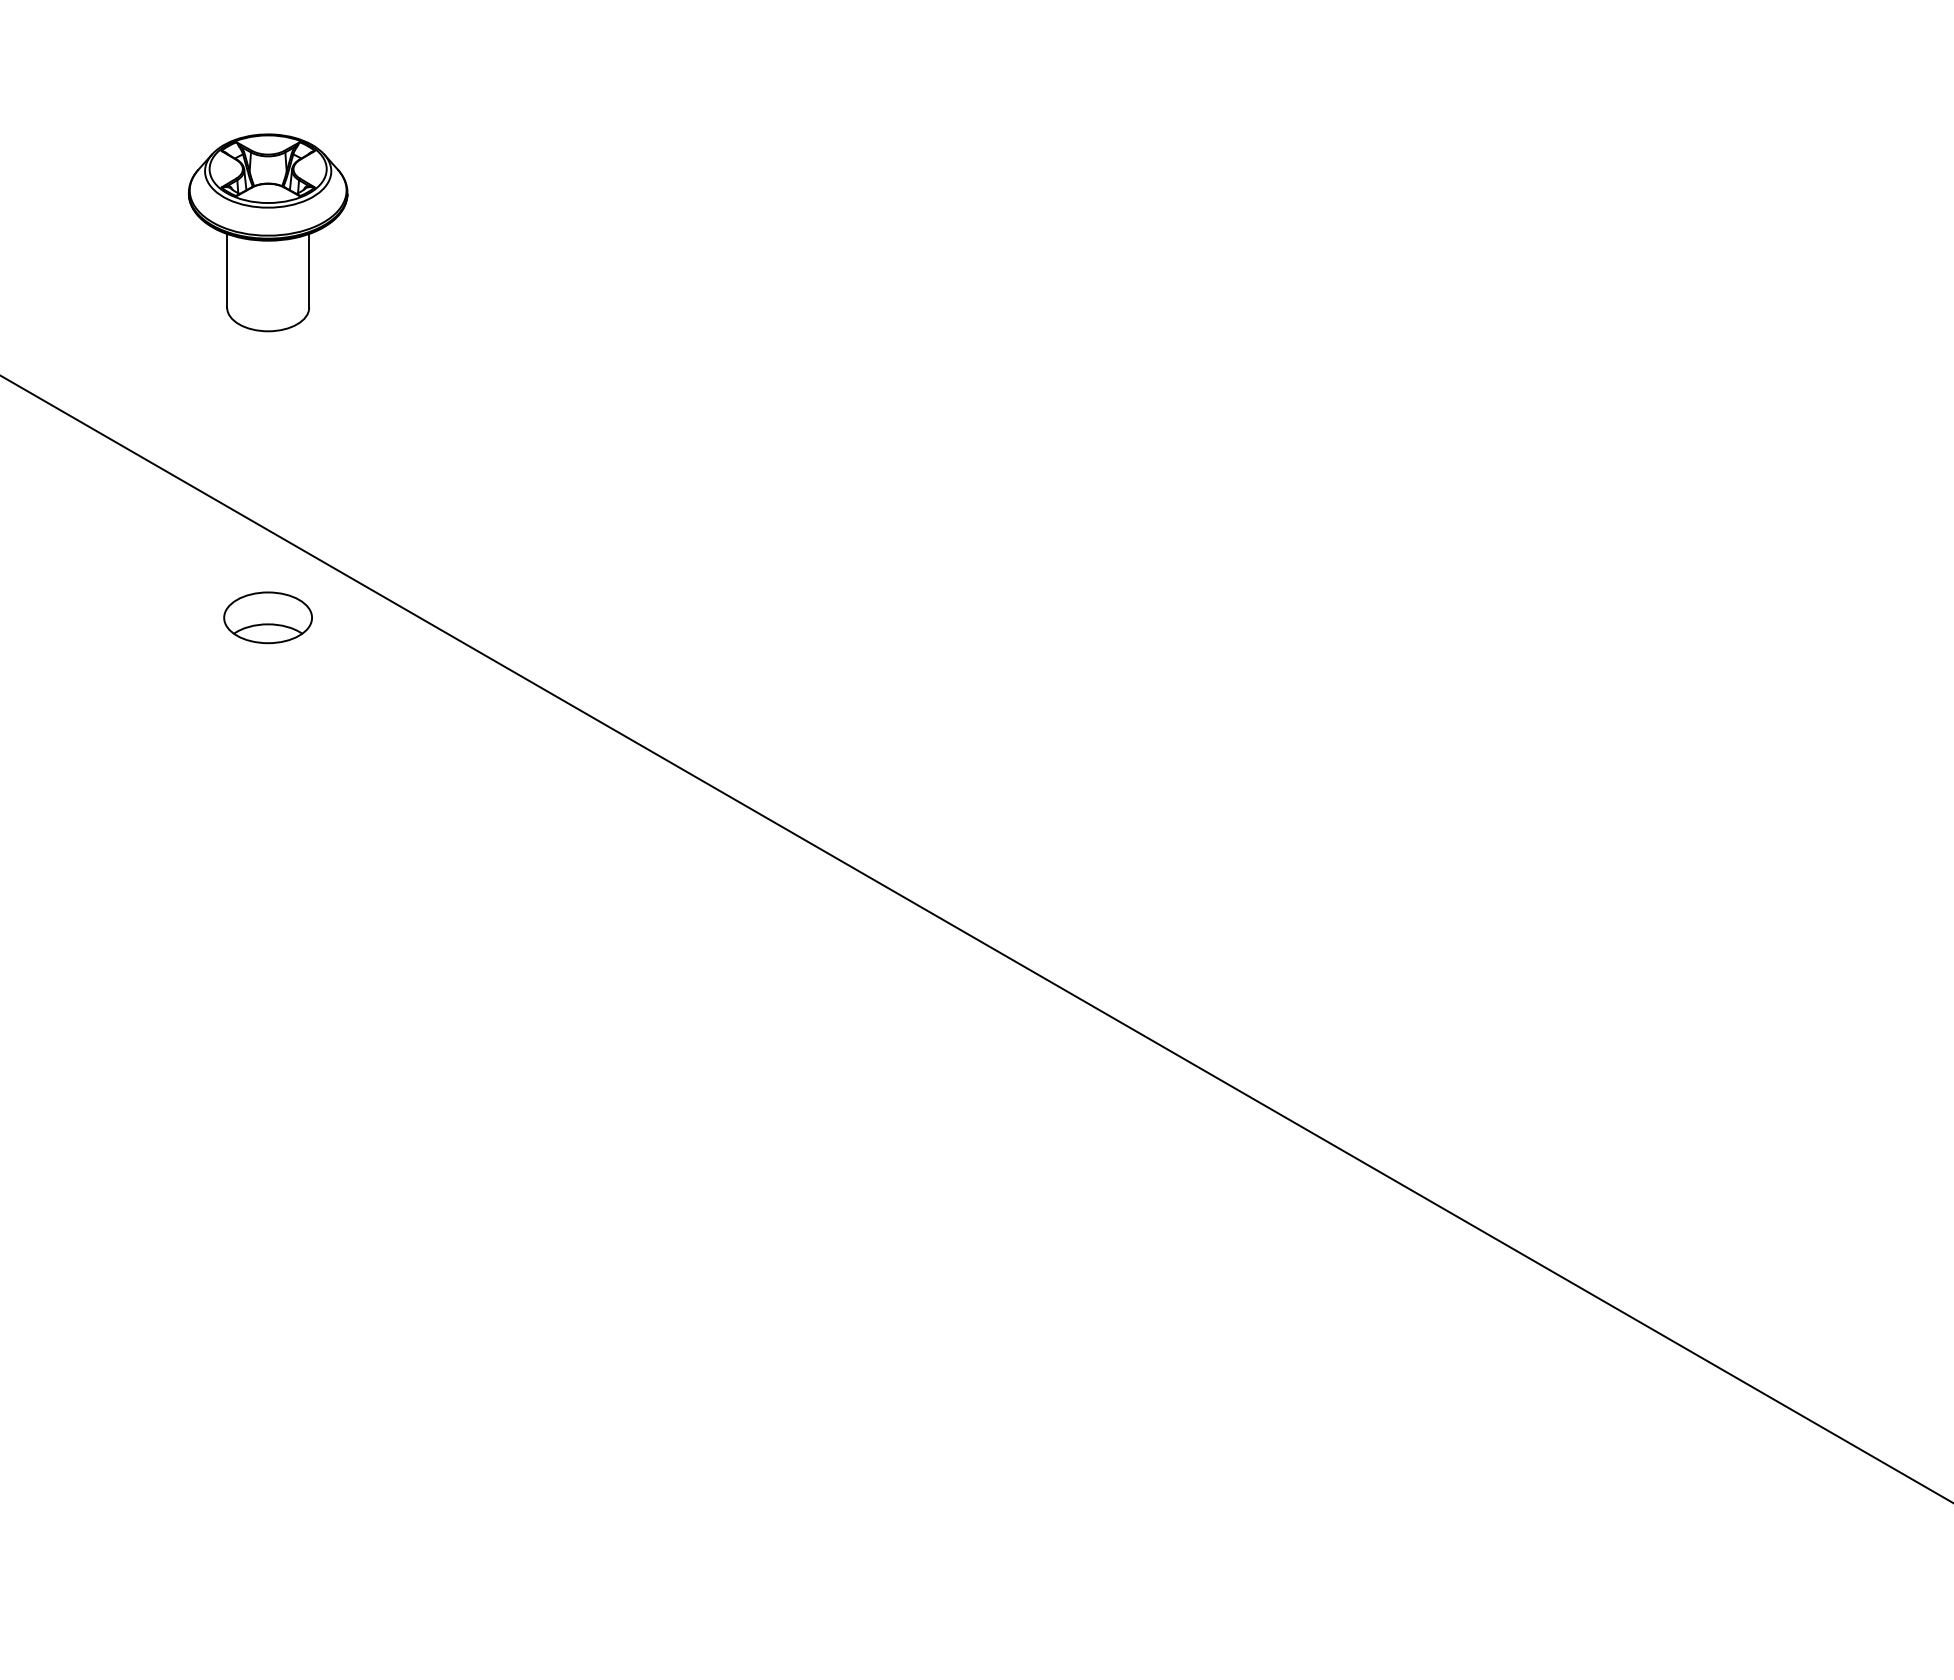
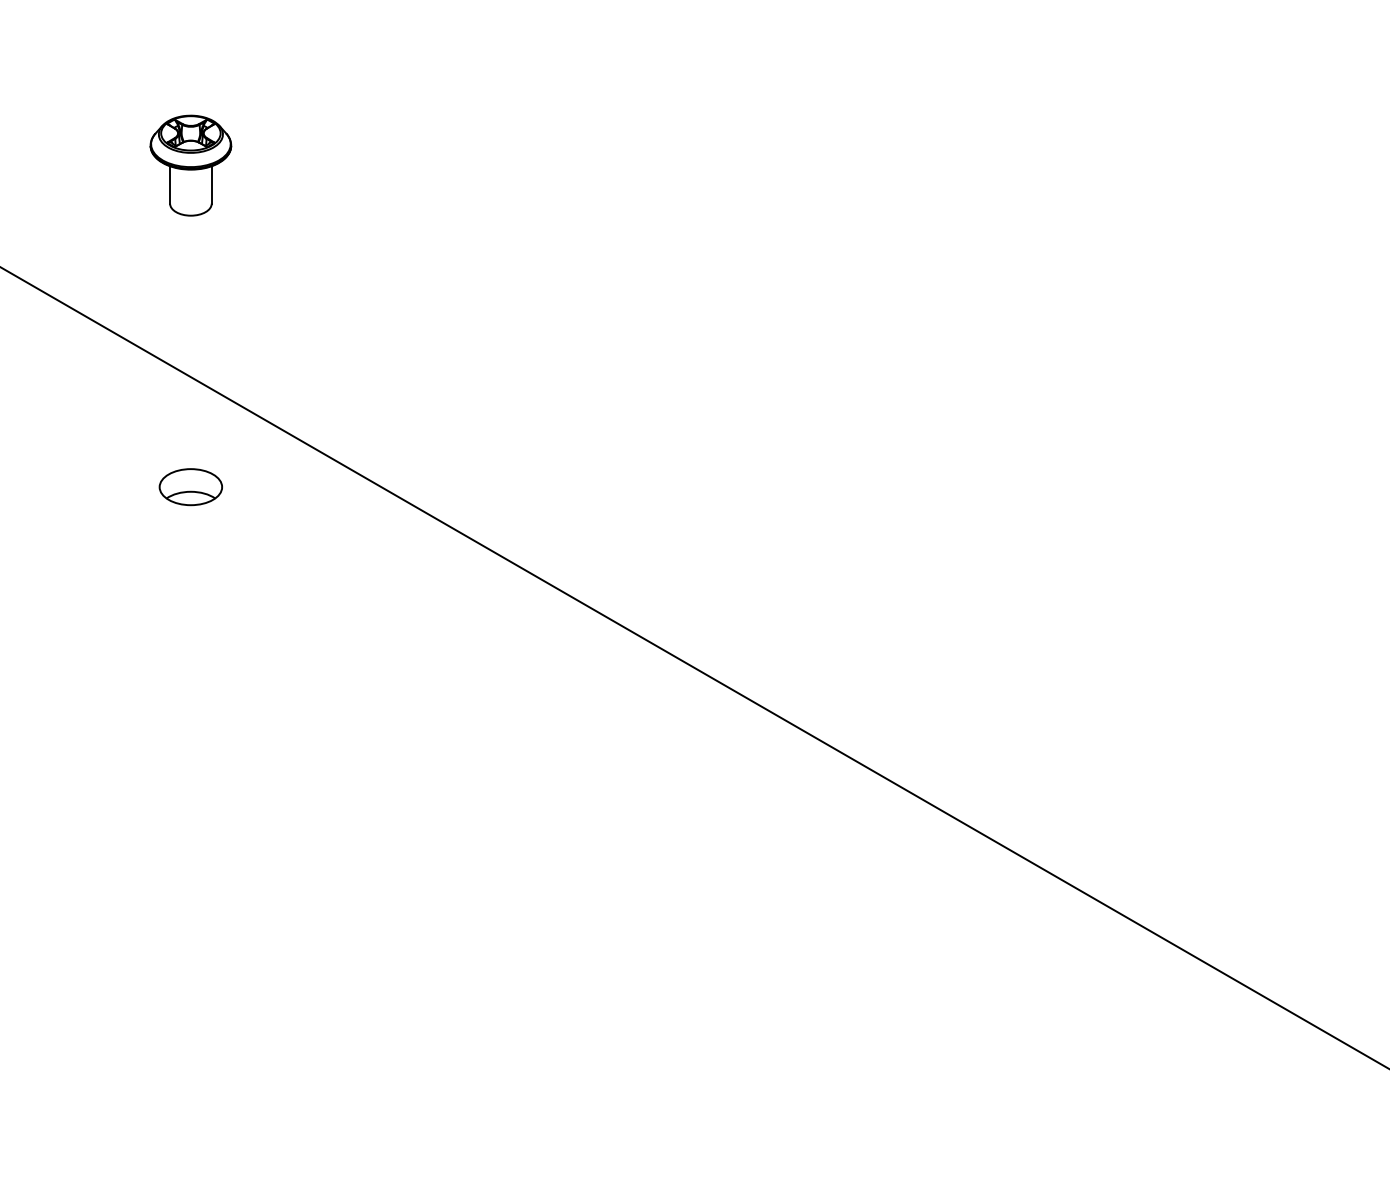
part: (267, 232) -> (190, 165), size x0.71
part: (267, 617) -> (190, 486), moved

